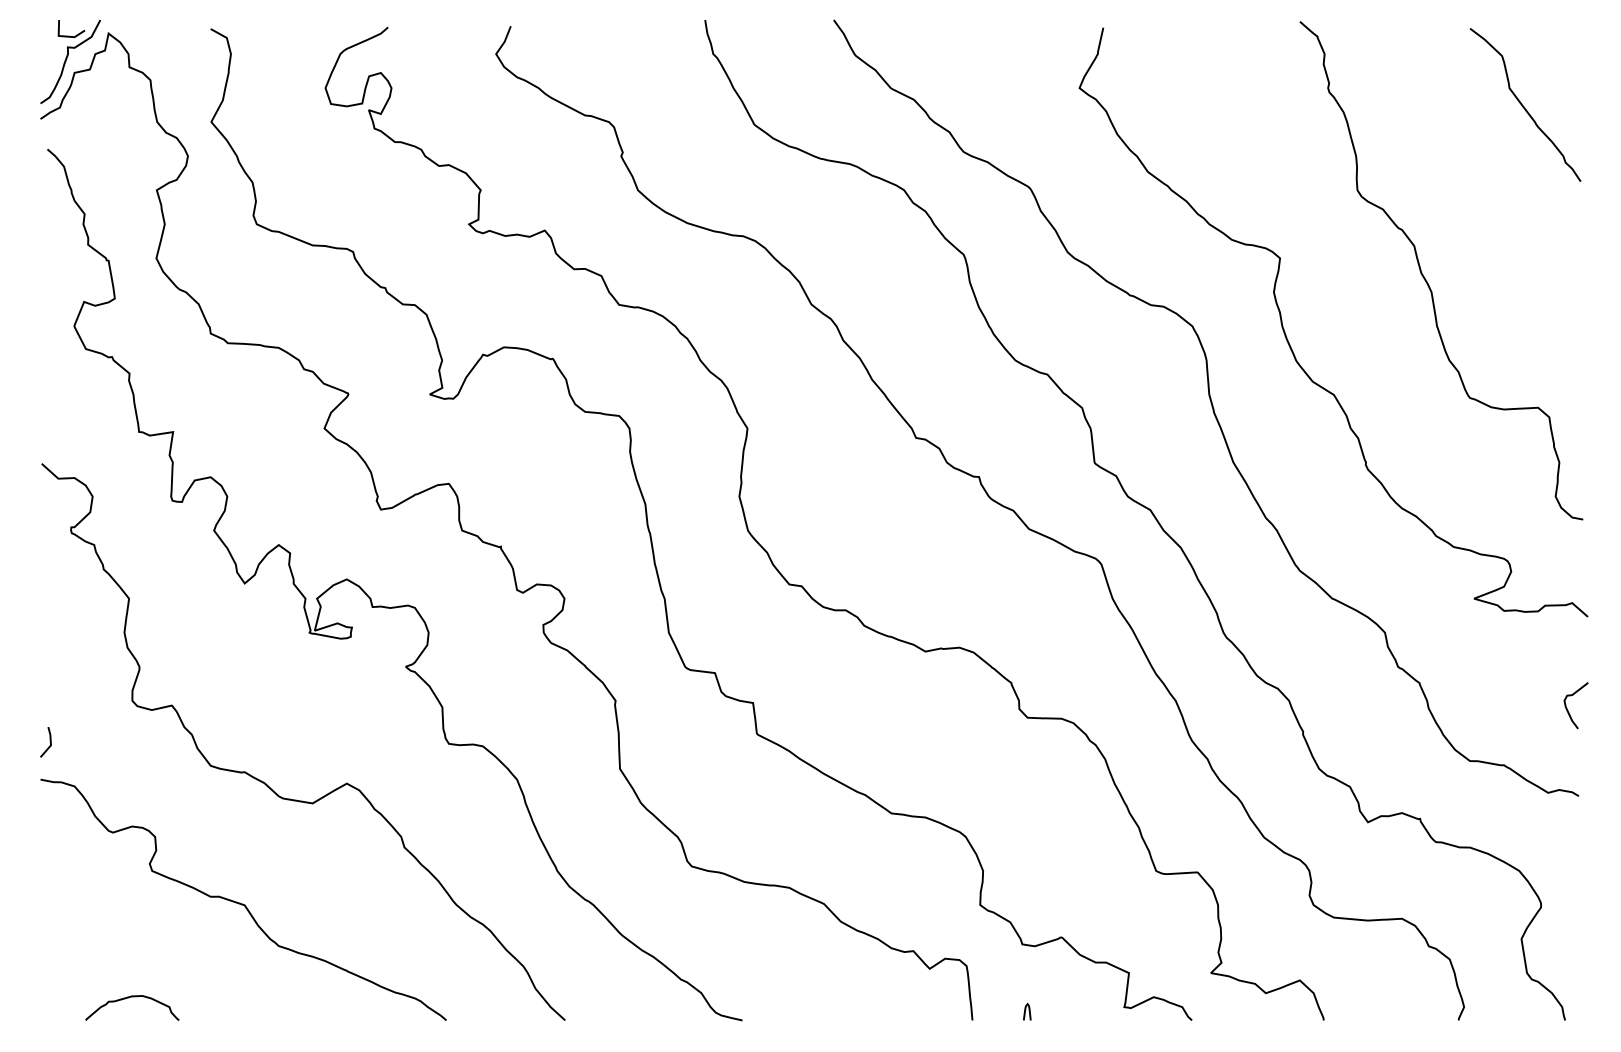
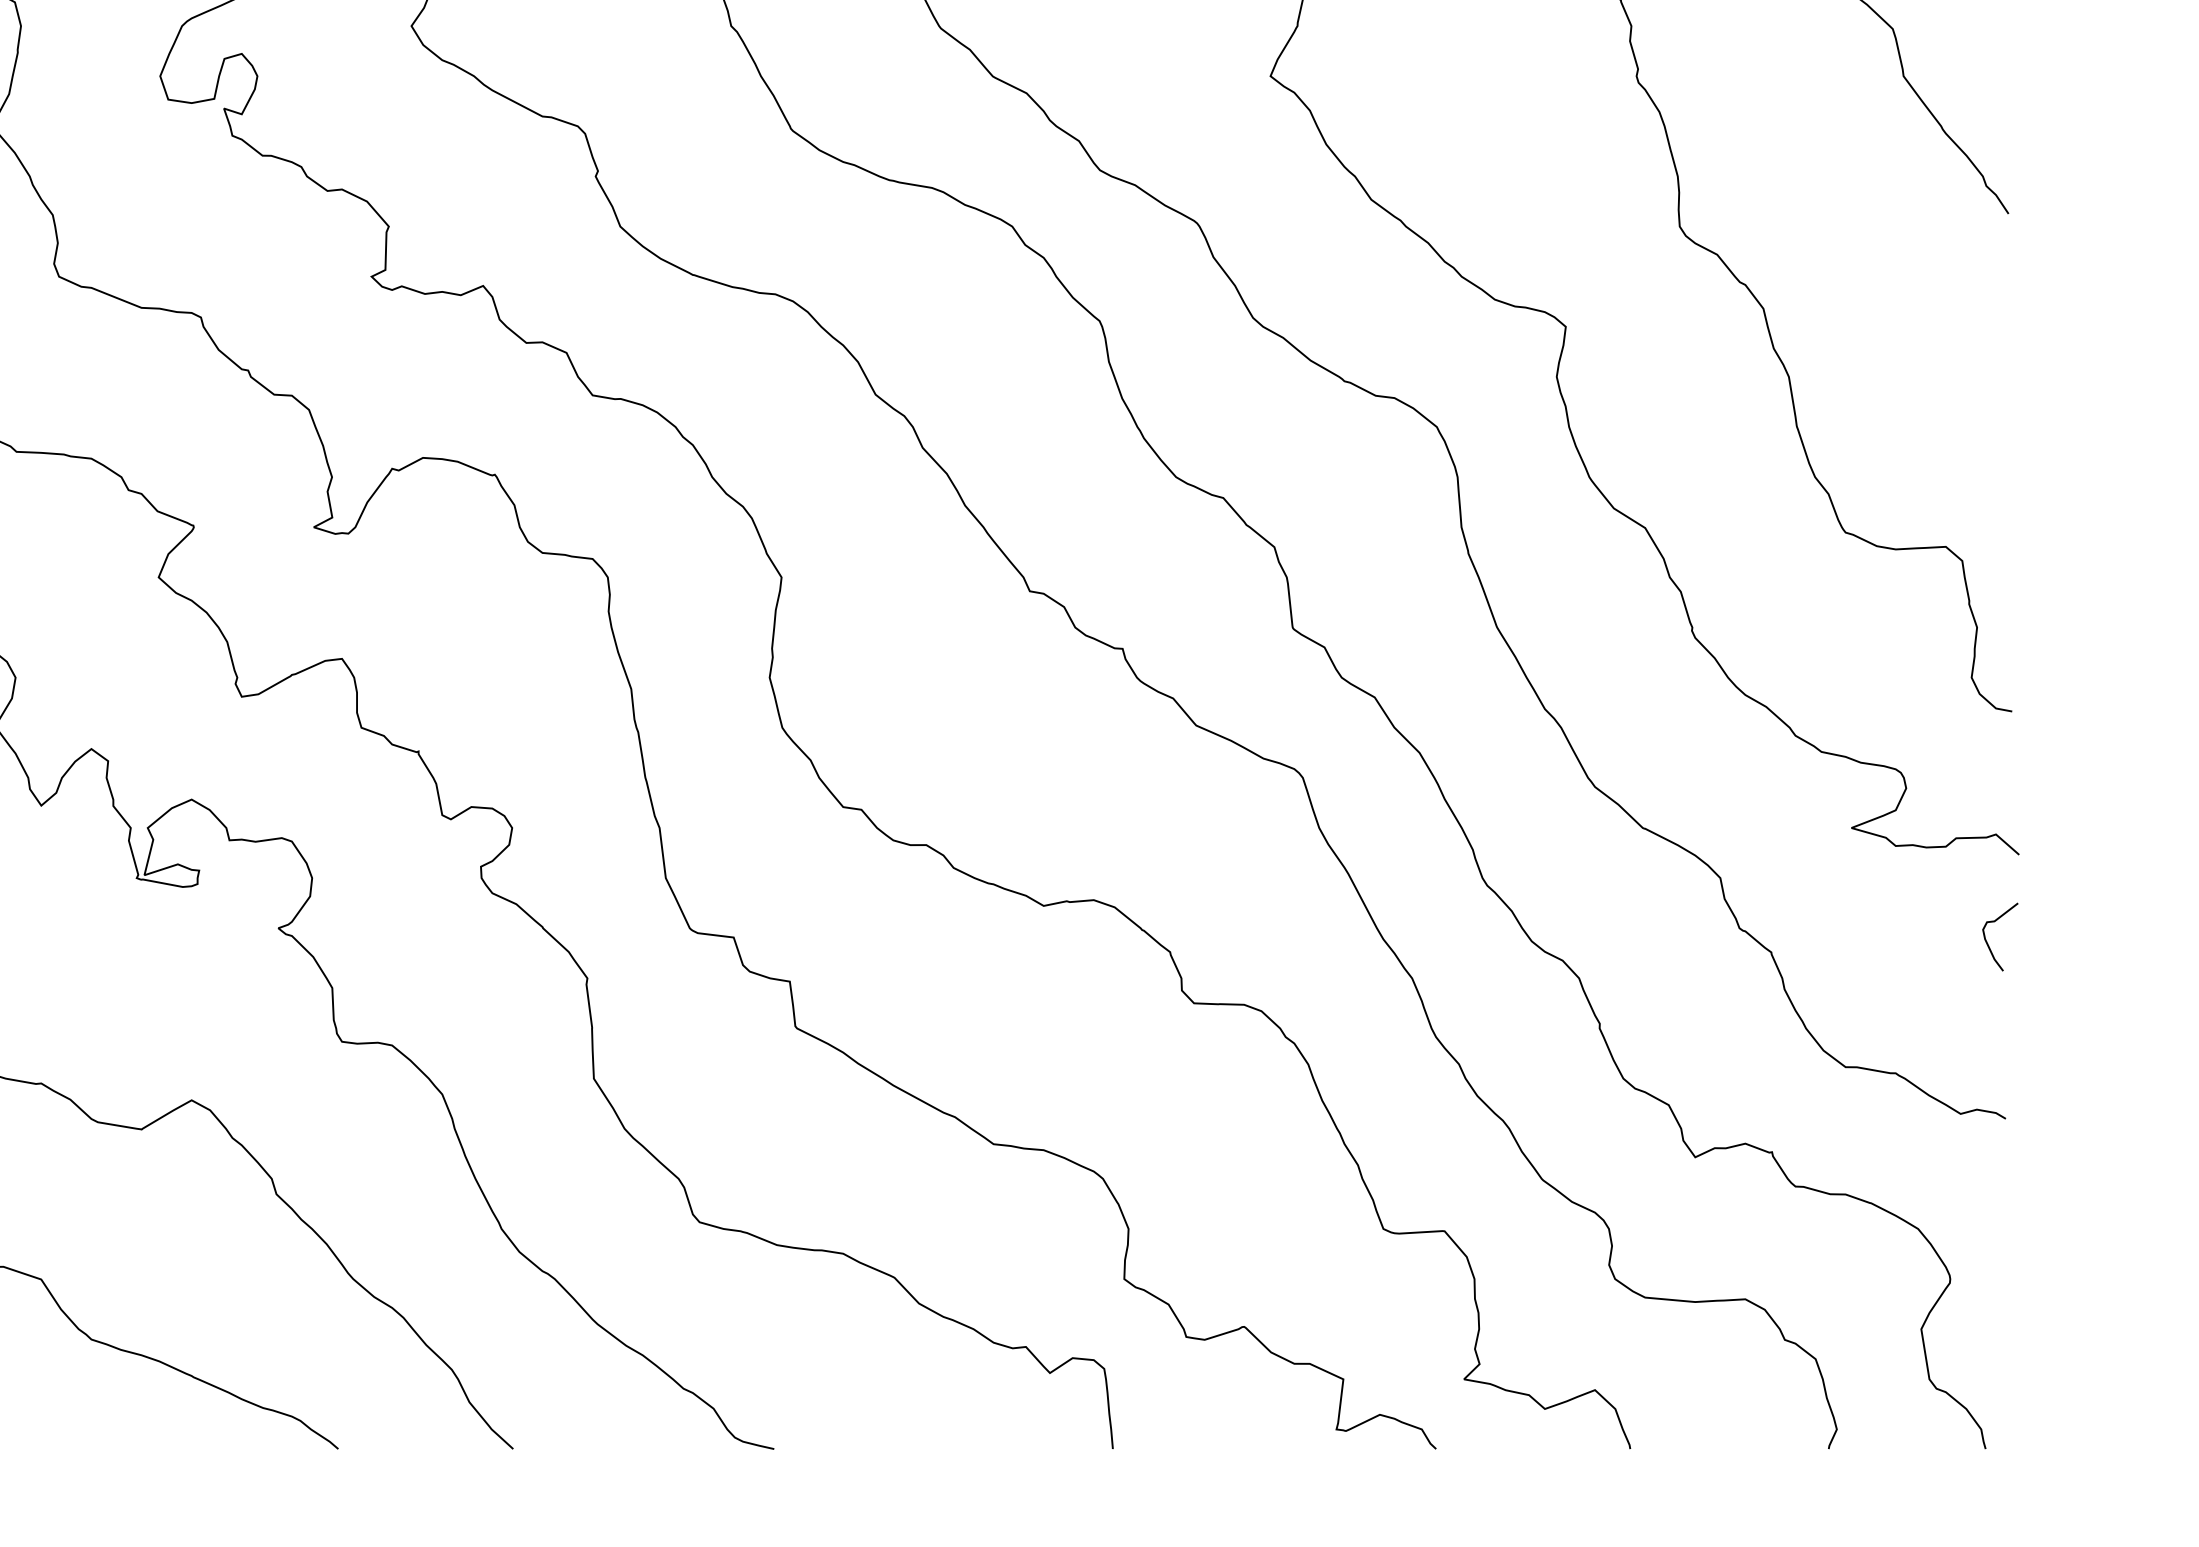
curve: (1567, 708) -> (1987, 941), moved
curve: (1028, 1011) -> (1195, 1435), removed

